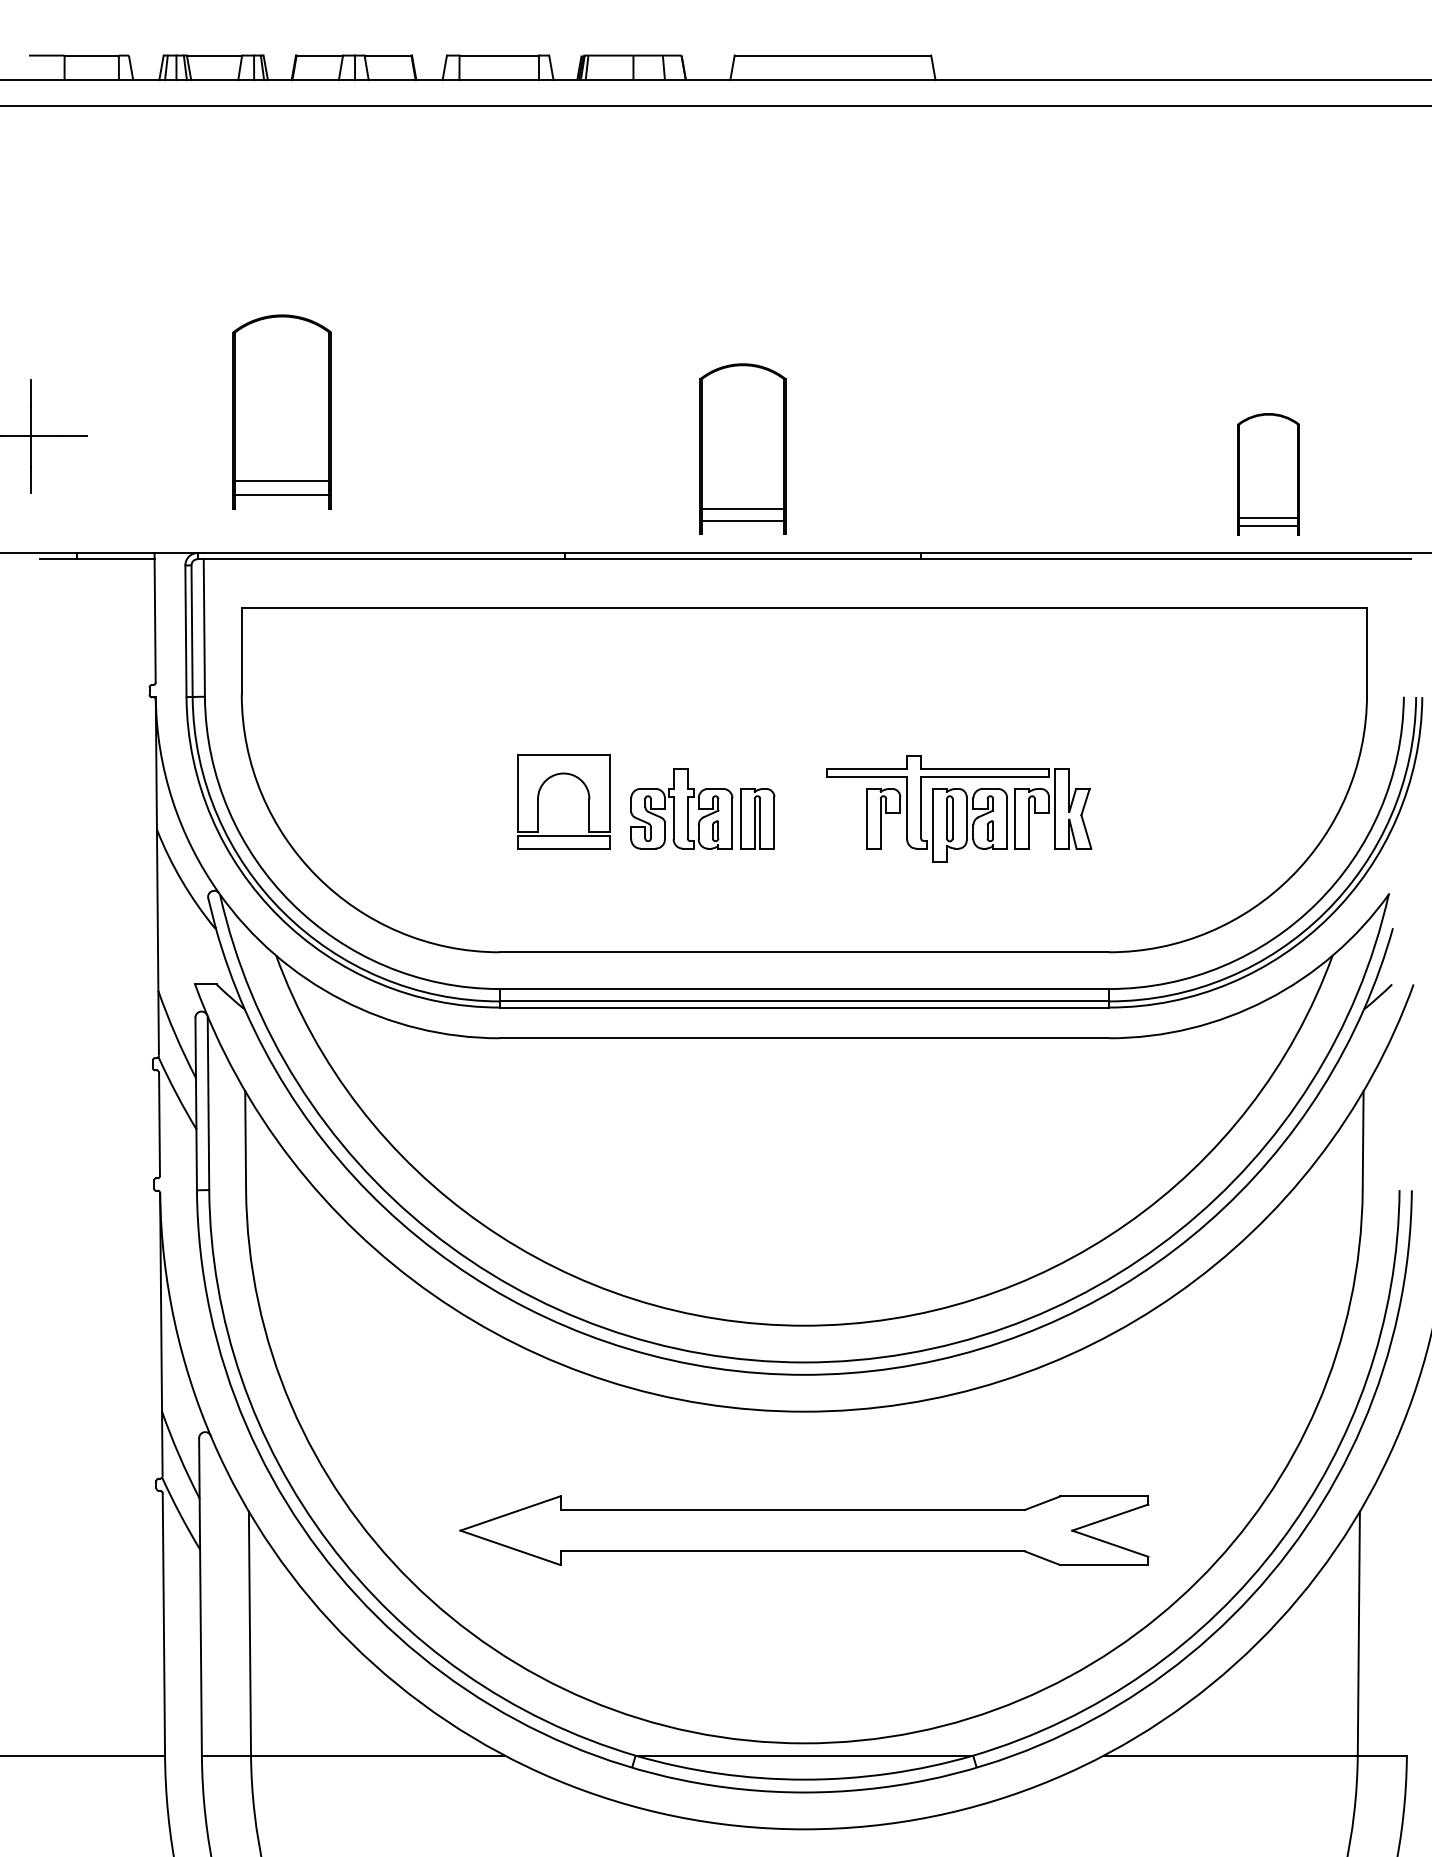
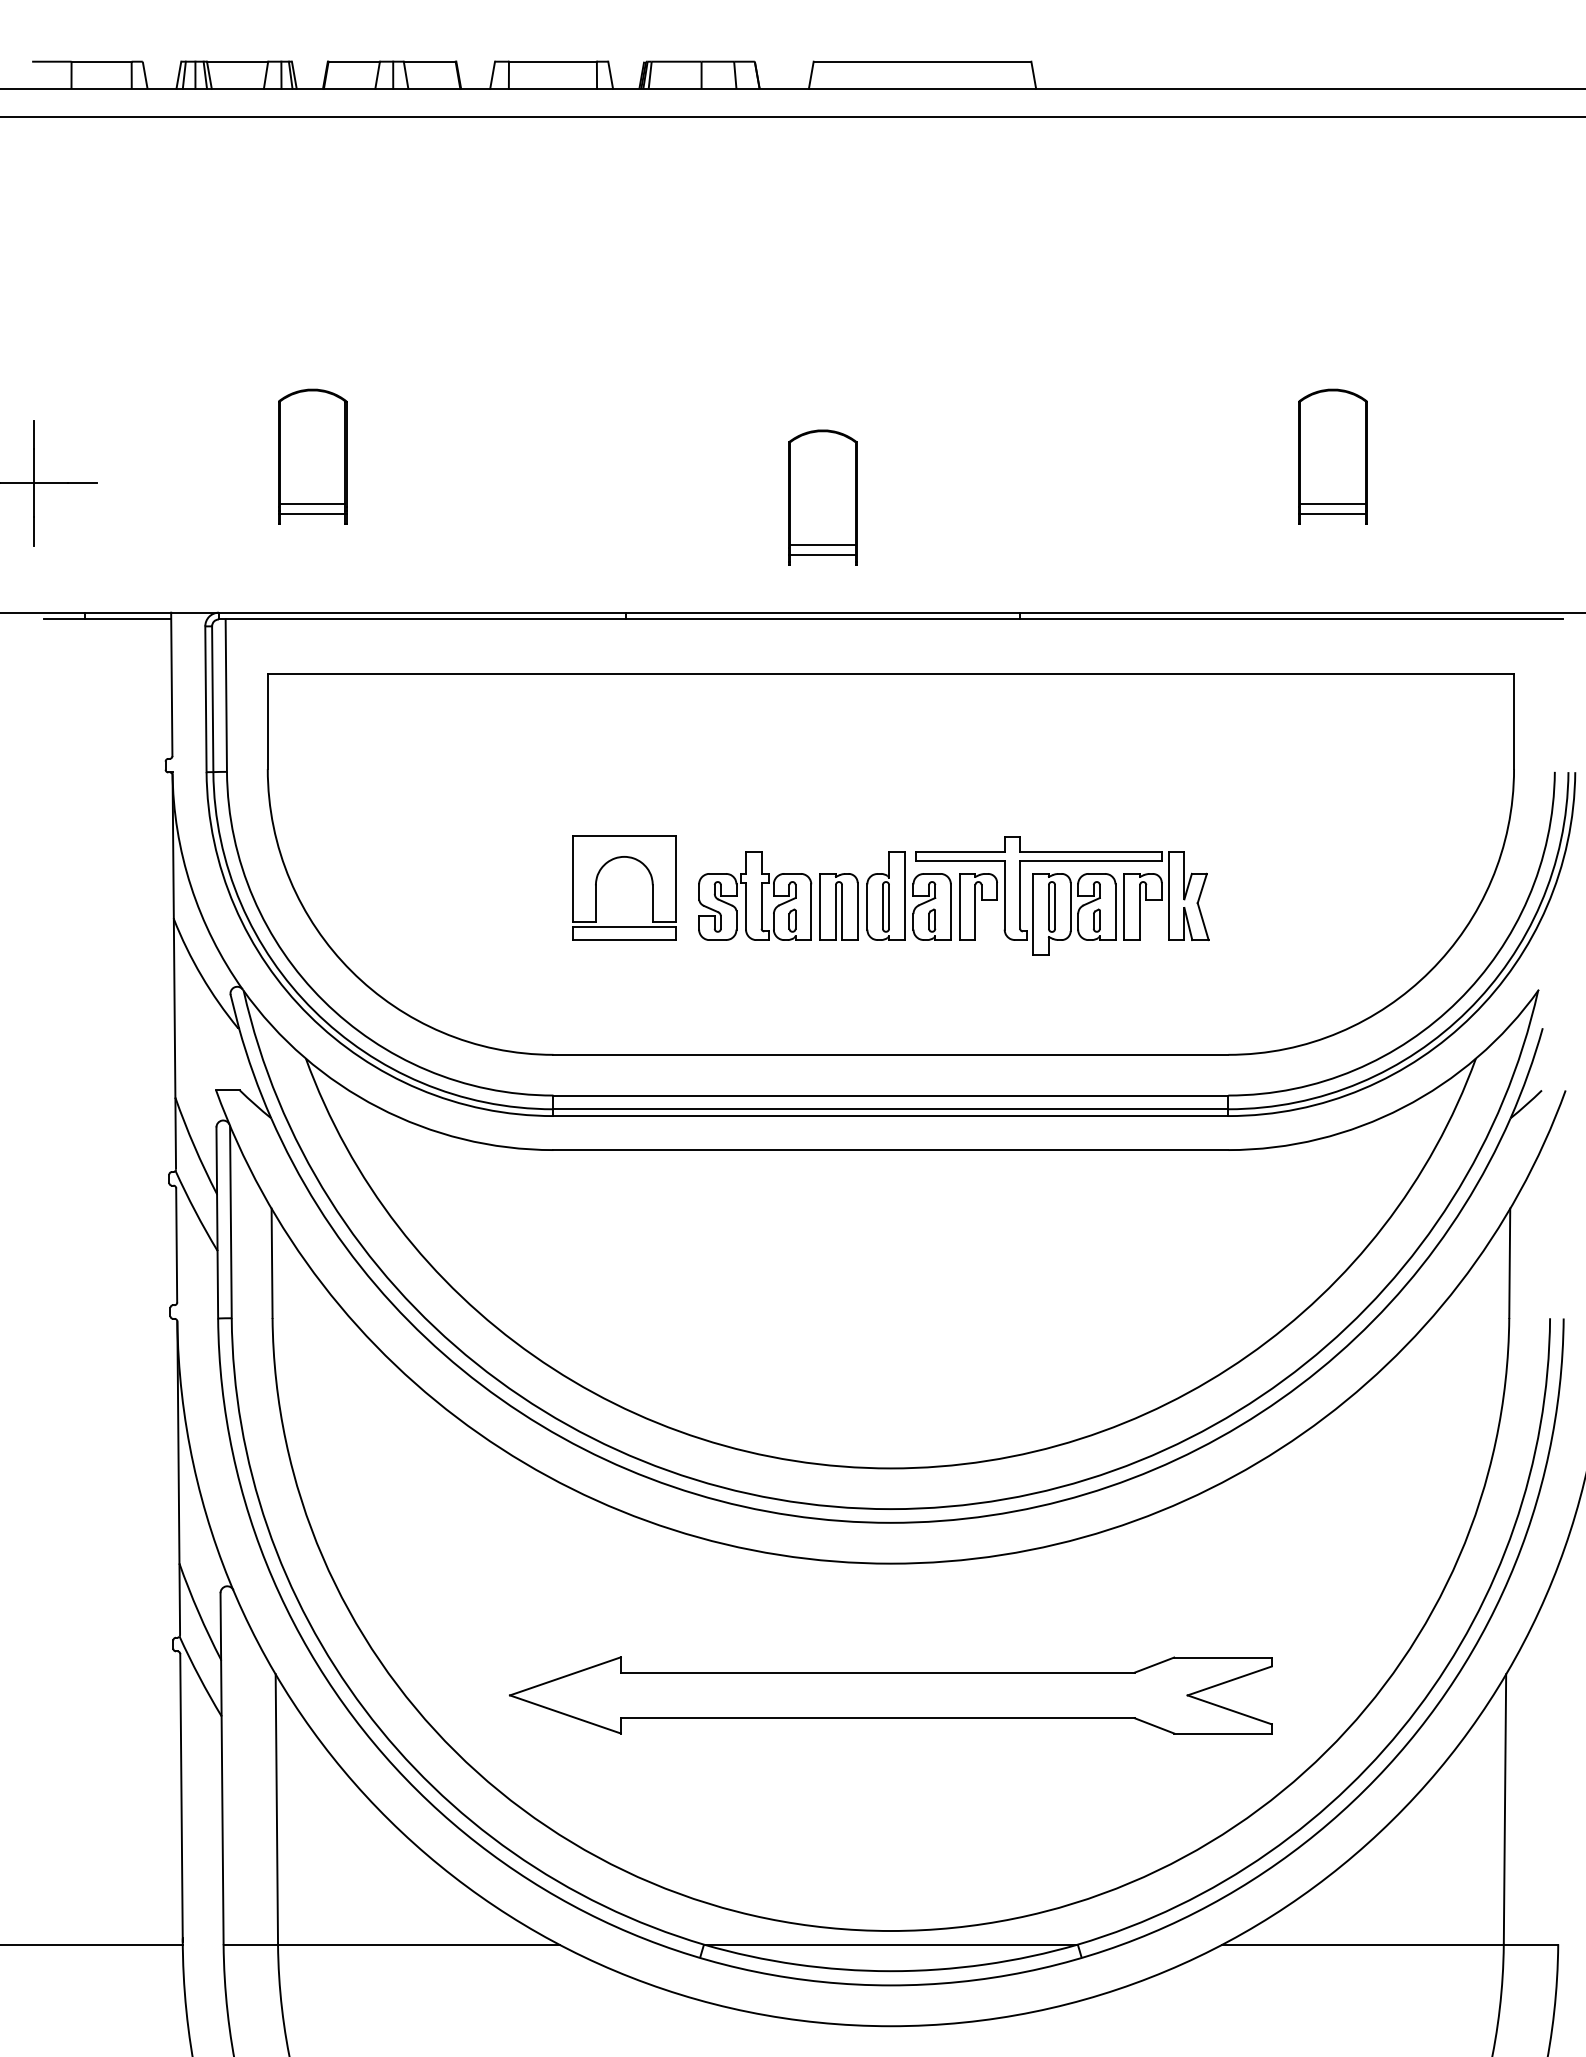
part: (282, 412) -> (312, 456), size x0.62
part: (742, 449) -> (822, 497), size x0.71
part: (1268, 474) -> (1332, 456), moved
part: (820, 808) -> (908, 895), added

